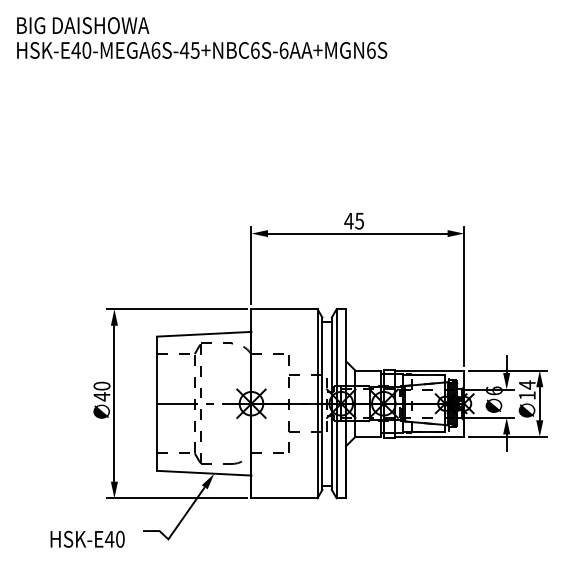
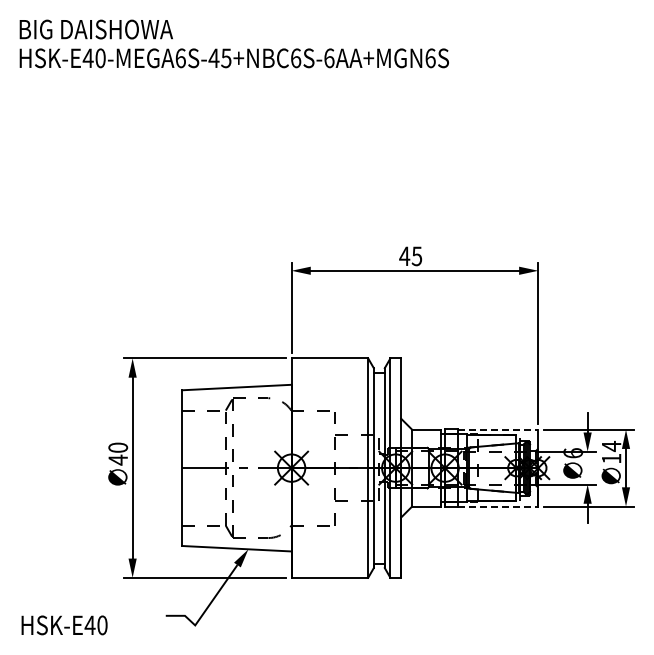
line: (429, 370) -> (498, 429), solid -> dashed
line: (429, 436) -> (498, 506), solid -> dashed
text: (87, 539) -> (64, 625), moved

